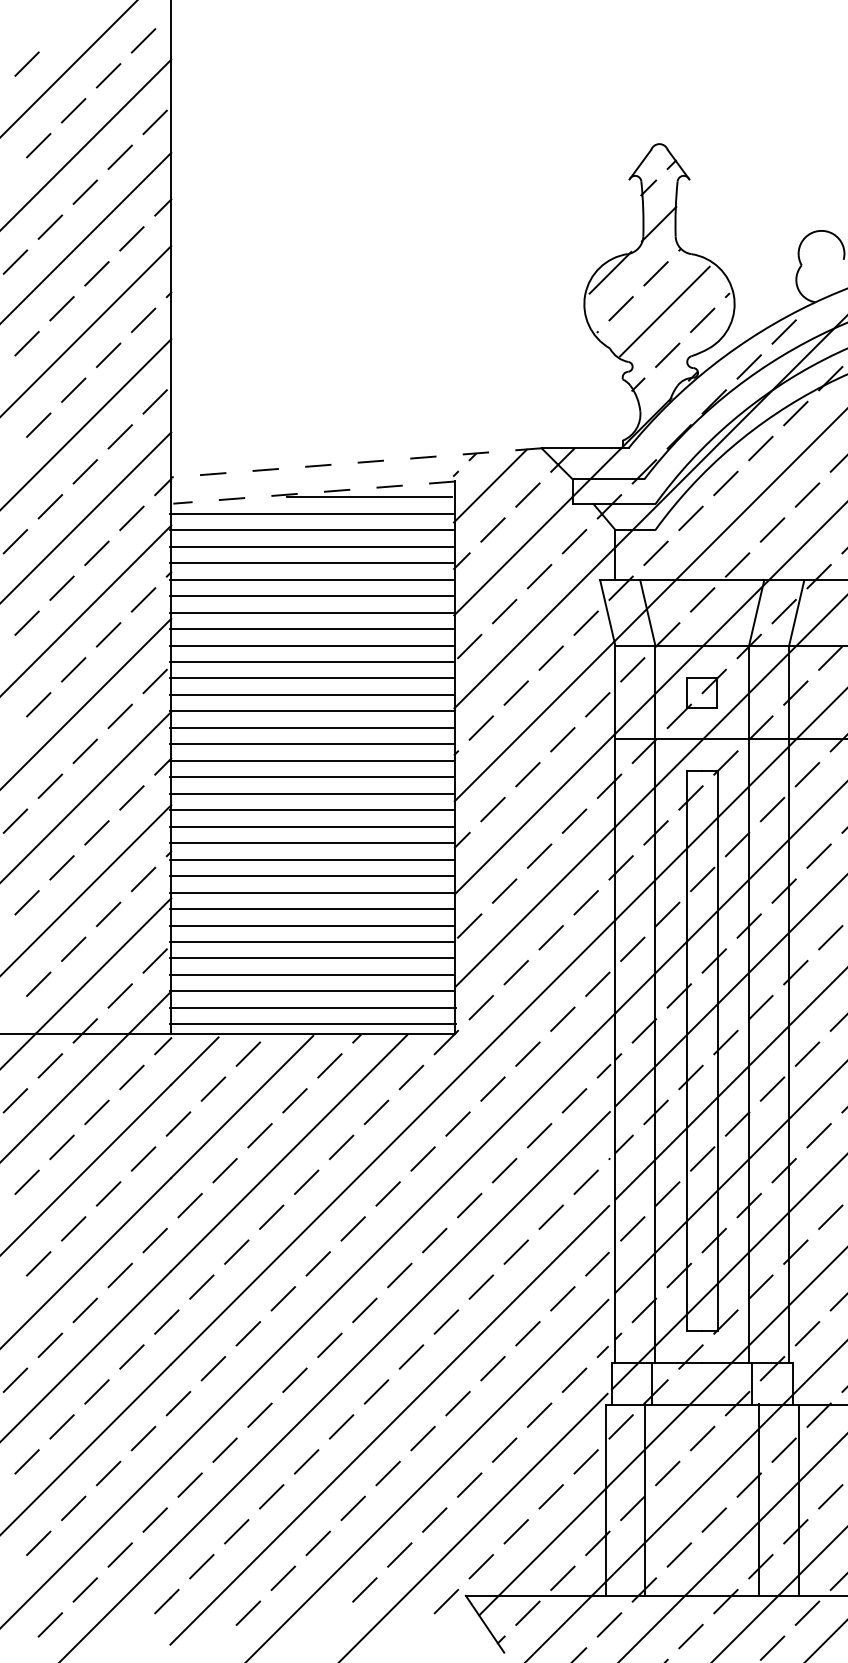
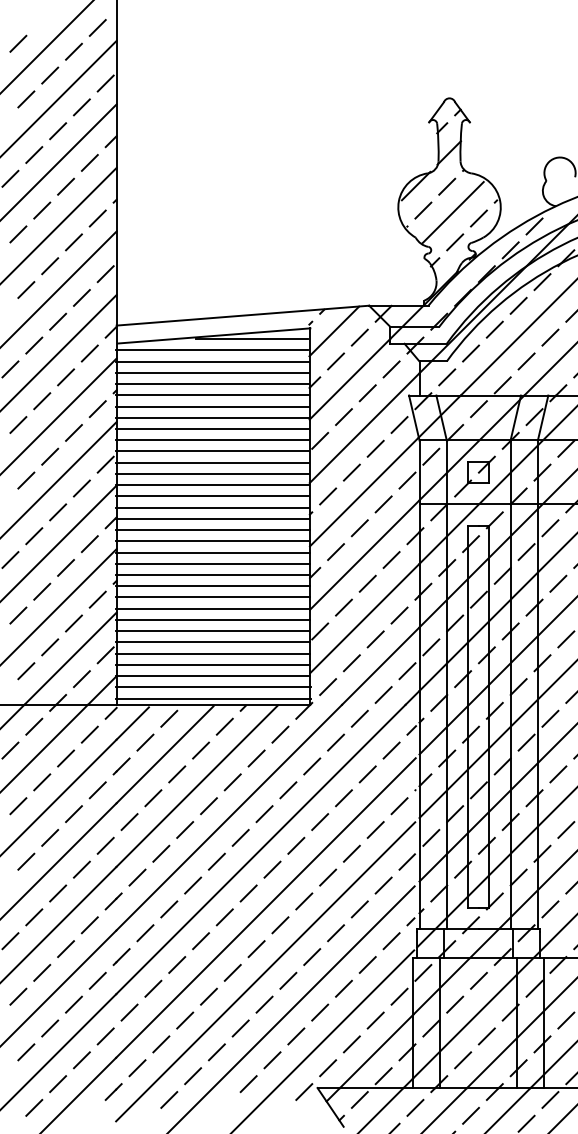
line: (355, 462) -> (242, 315), dashed -> solid
line: (313, 491) -> (213, 335), dashed -> solid

